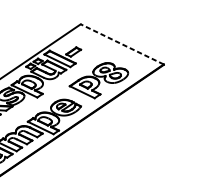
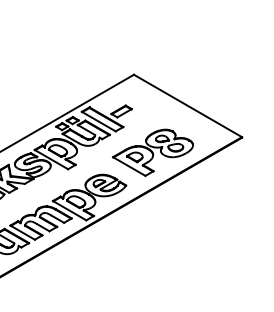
line: (121, 44) -> (187, 105), dashed -> solid

